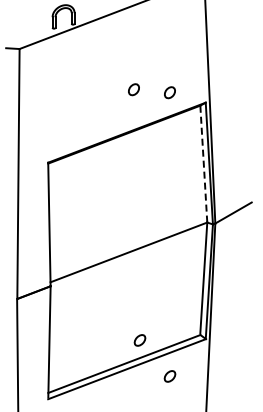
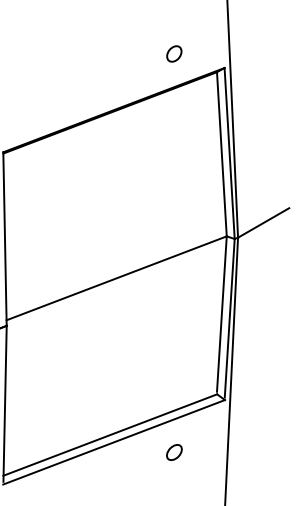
part: (133, 89) -> (123, 49), removed
line: (203, 164) -> (221, 154), dashed -> solid
part: (139, 340) -> (131, 402), removed

